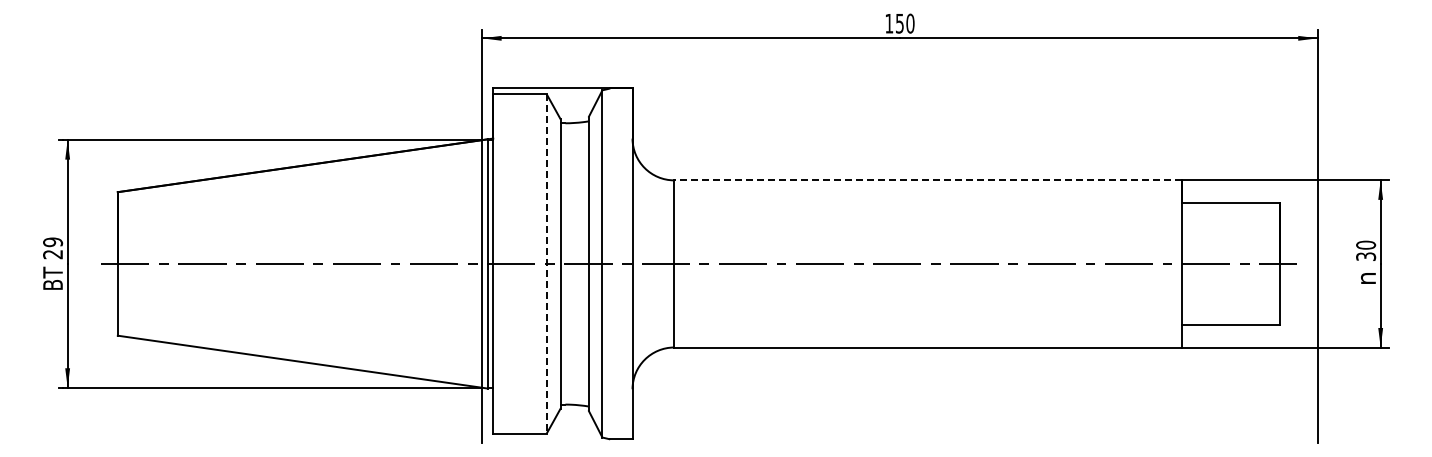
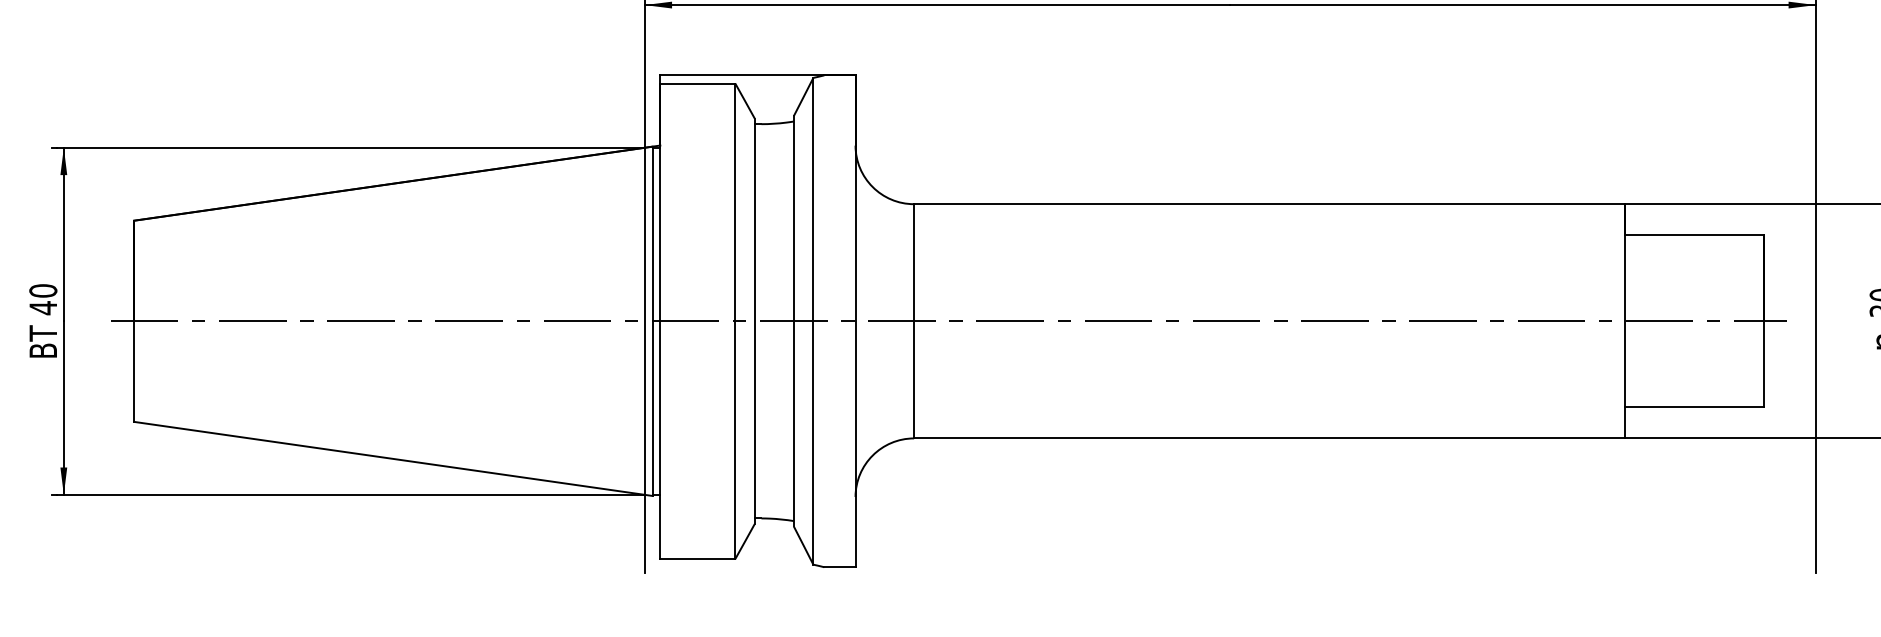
line: (928, 180) -> (1270, 204), dashed -> solid
text: (53, 248) -> (43, 299), 29 -> 40
line: (546, 263) -> (734, 320), dashed -> solid

